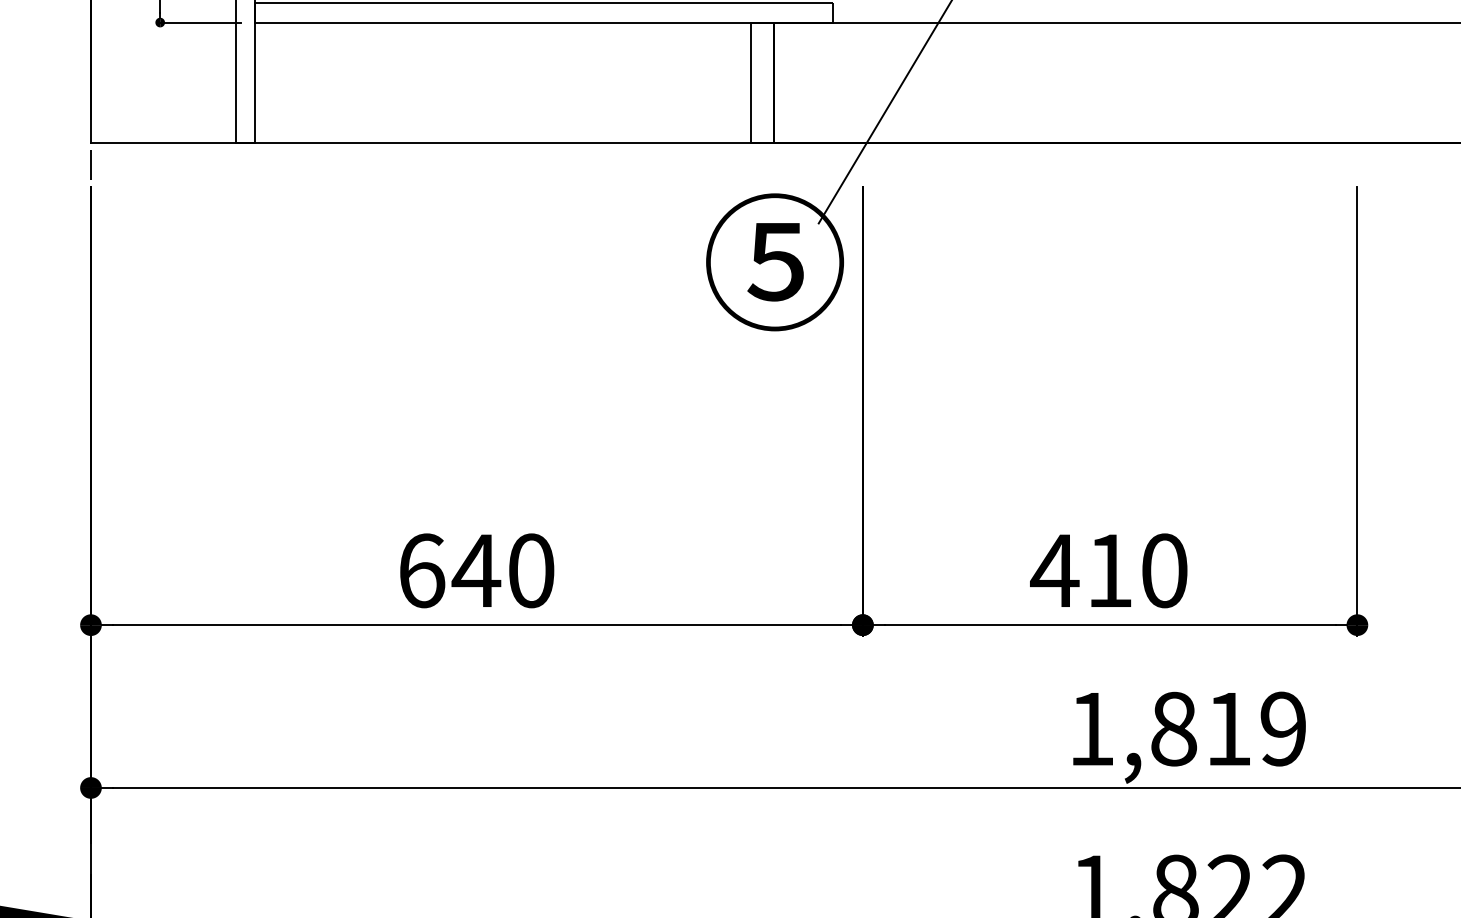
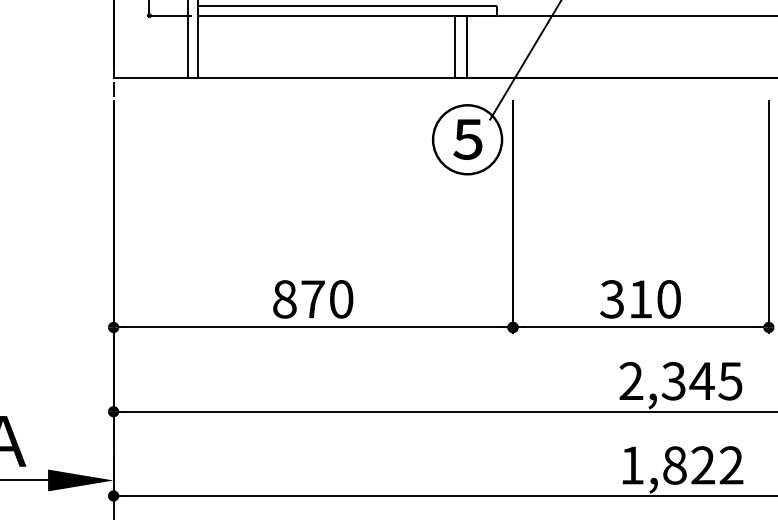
text: (450, 571) -> (299, 299), 640 -> 870
text: (1055, 571) -> (612, 299), 410 -> 310
text: (1186, 727) -> (680, 380), 1,819 -> 2,345

